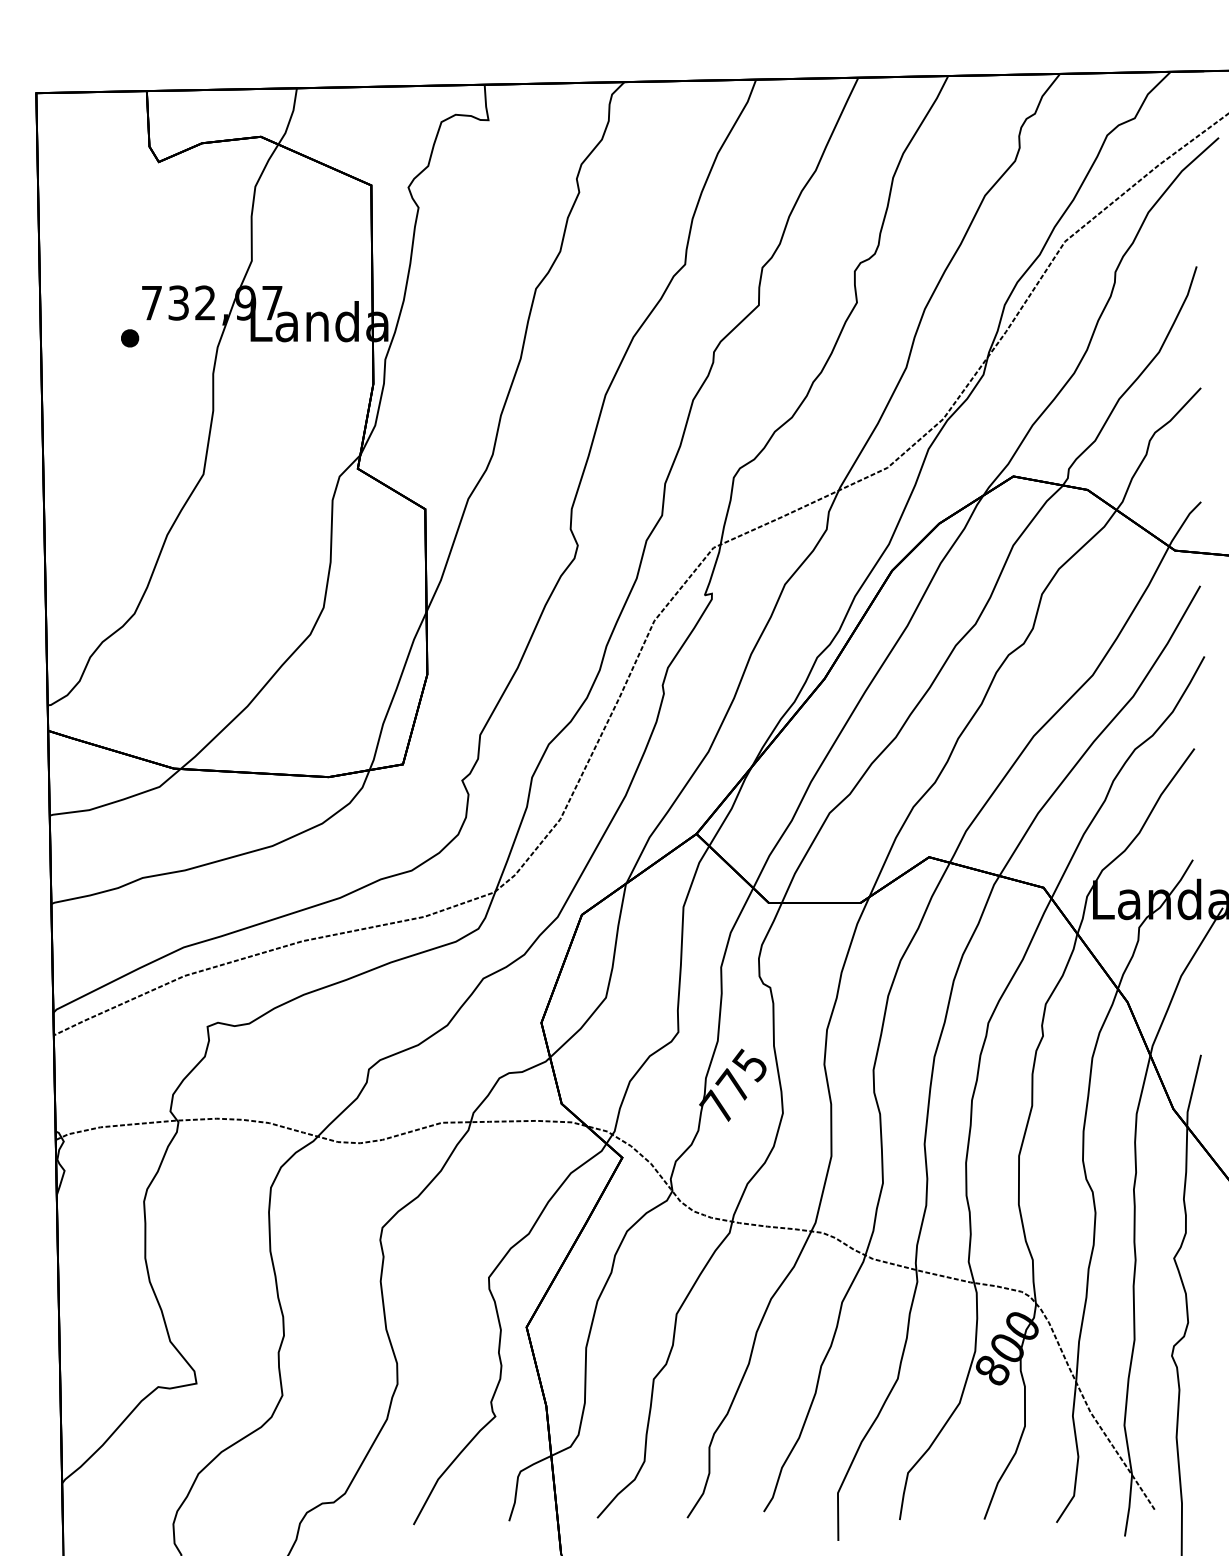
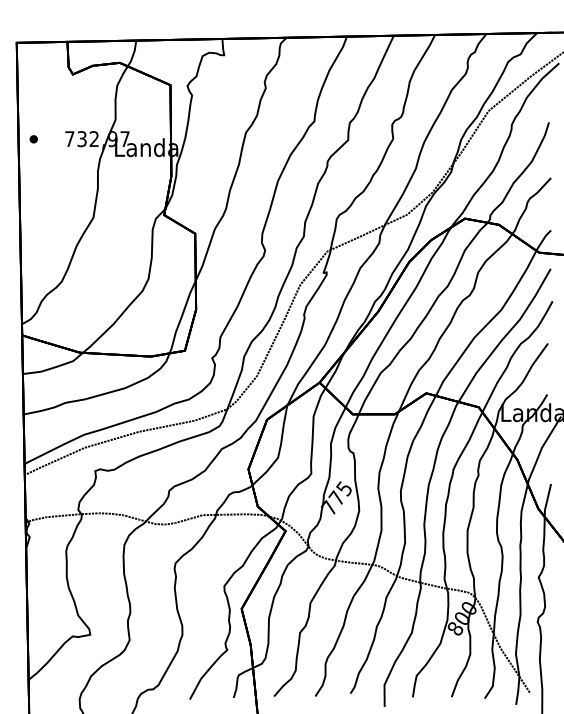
part: (129, 338) -> (33, 139), moved

